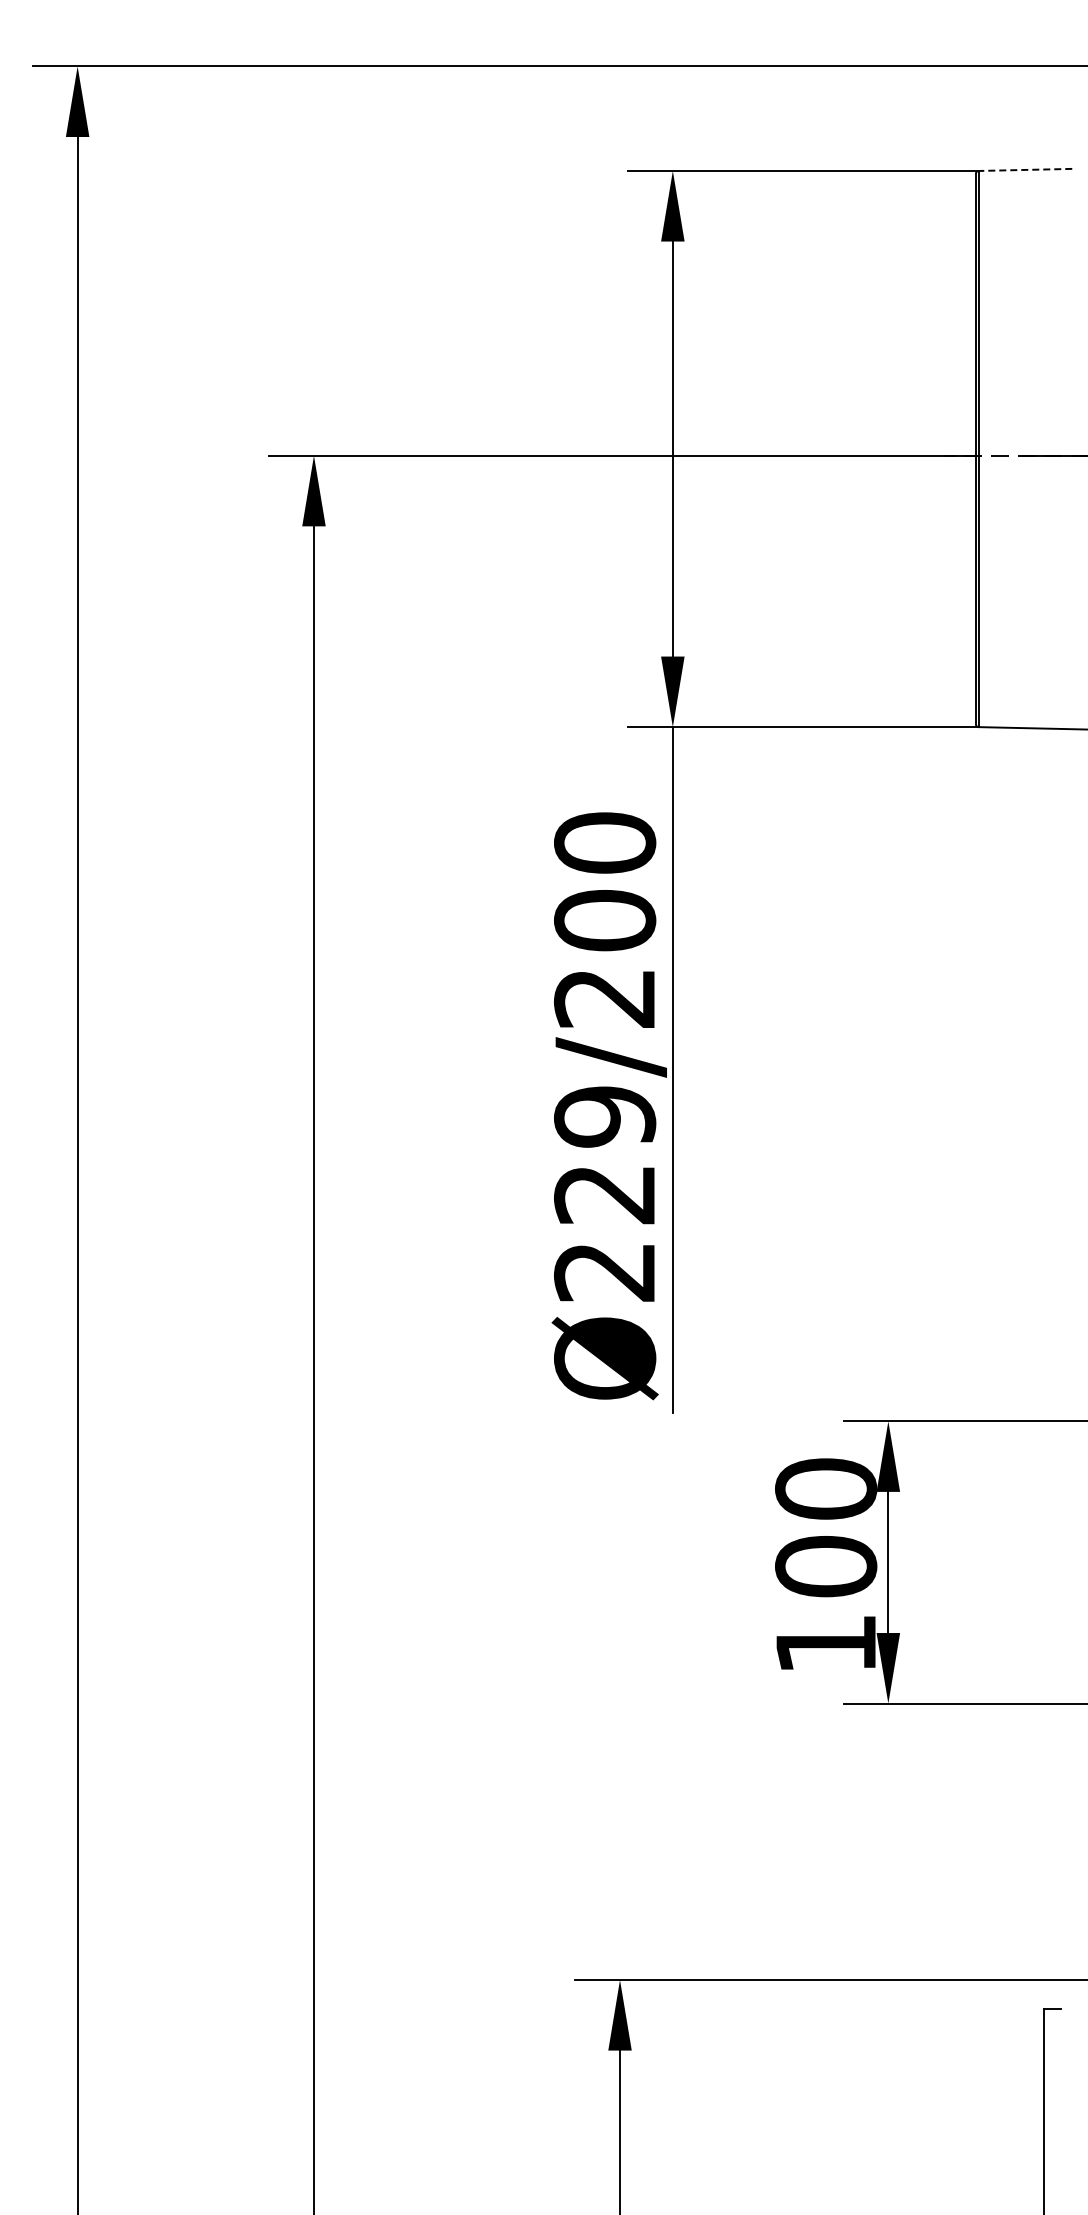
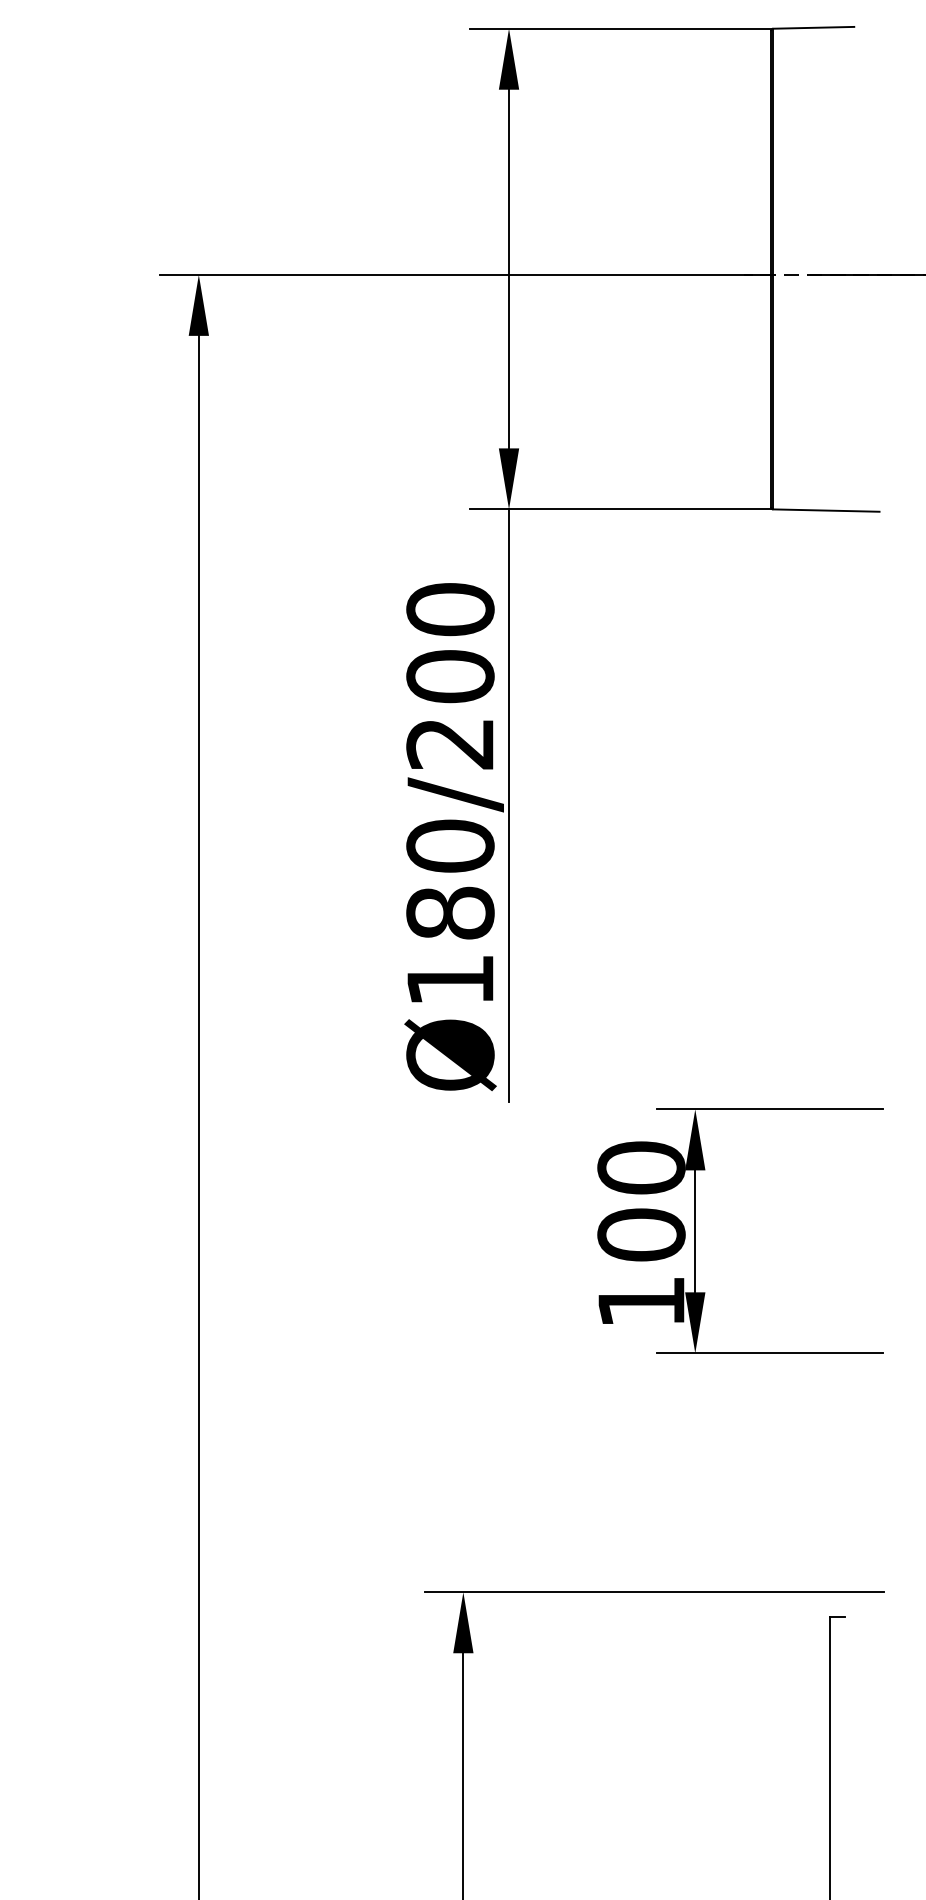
line: (1025, 169) -> (813, 27), dashed -> solid
text: (605, 1193) -> (450, 912), Ø229/200 -> Ø180/200

